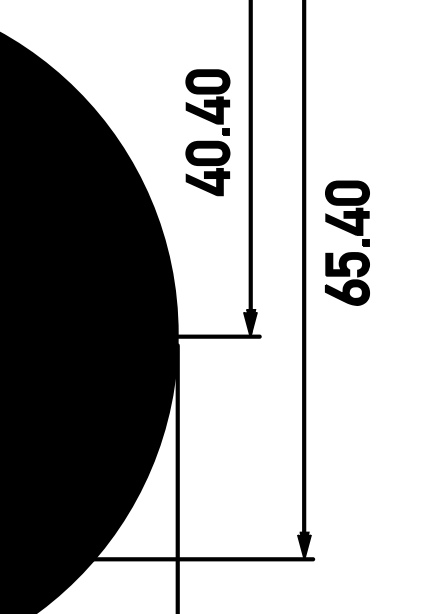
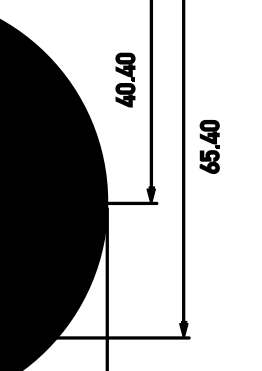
part: (207, 131) -> (125, 79), size x0.7
part: (346, 242) -> (209, 146), size x0.7

